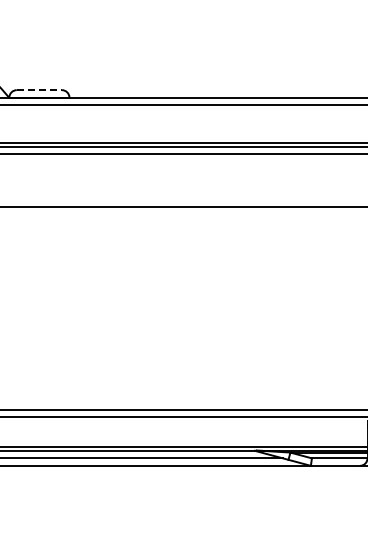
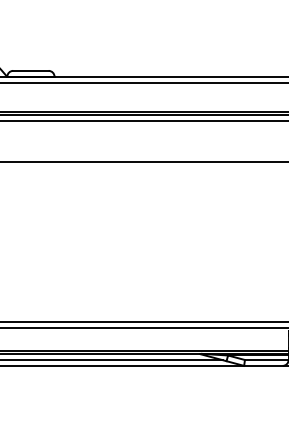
line: (39, 90) -> (31, 71), dashed -> solid

